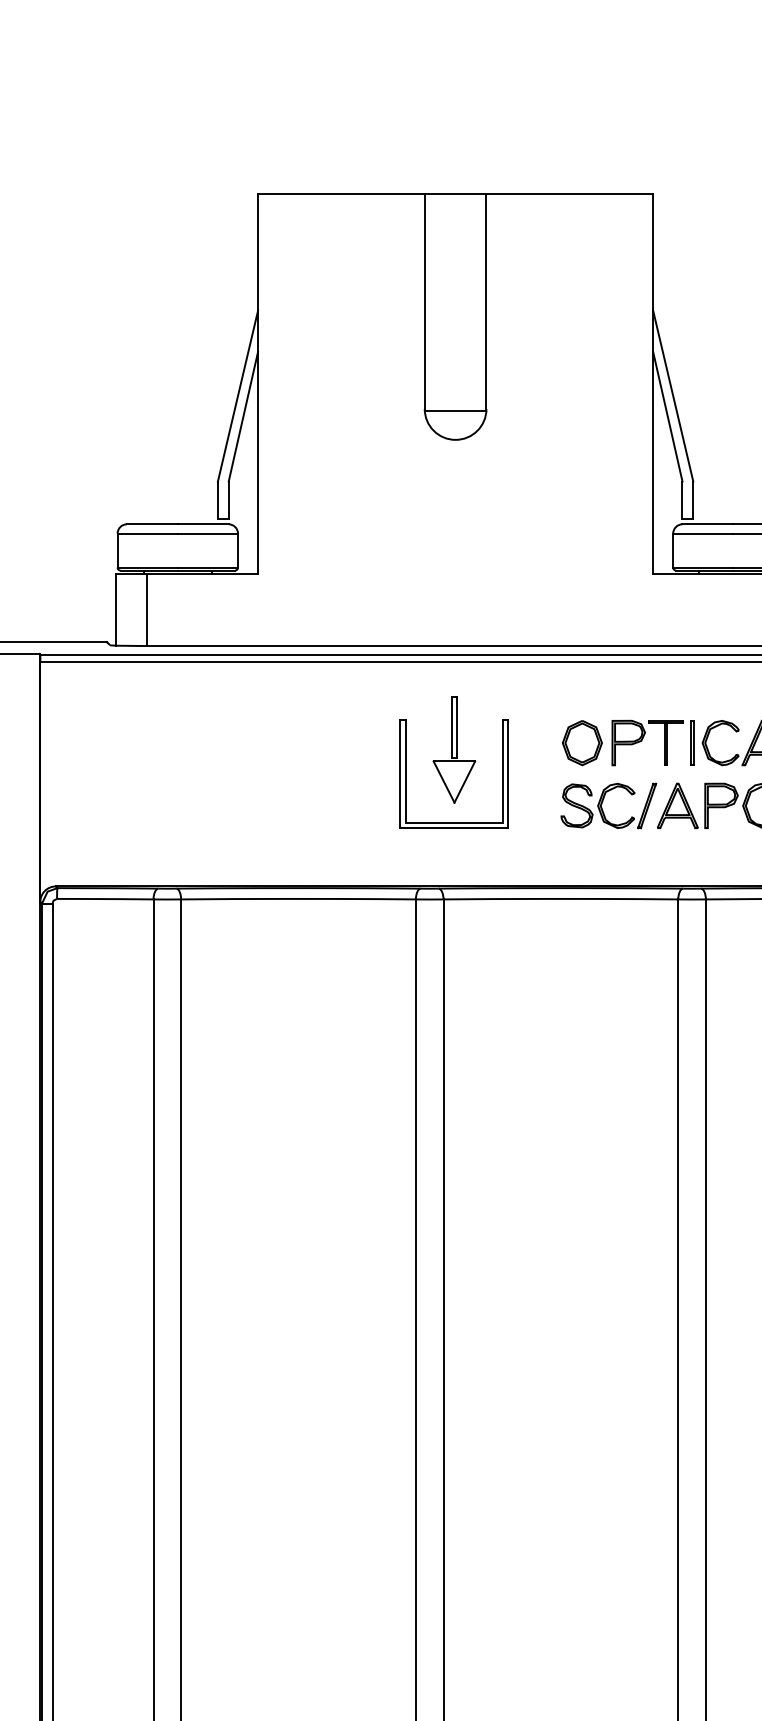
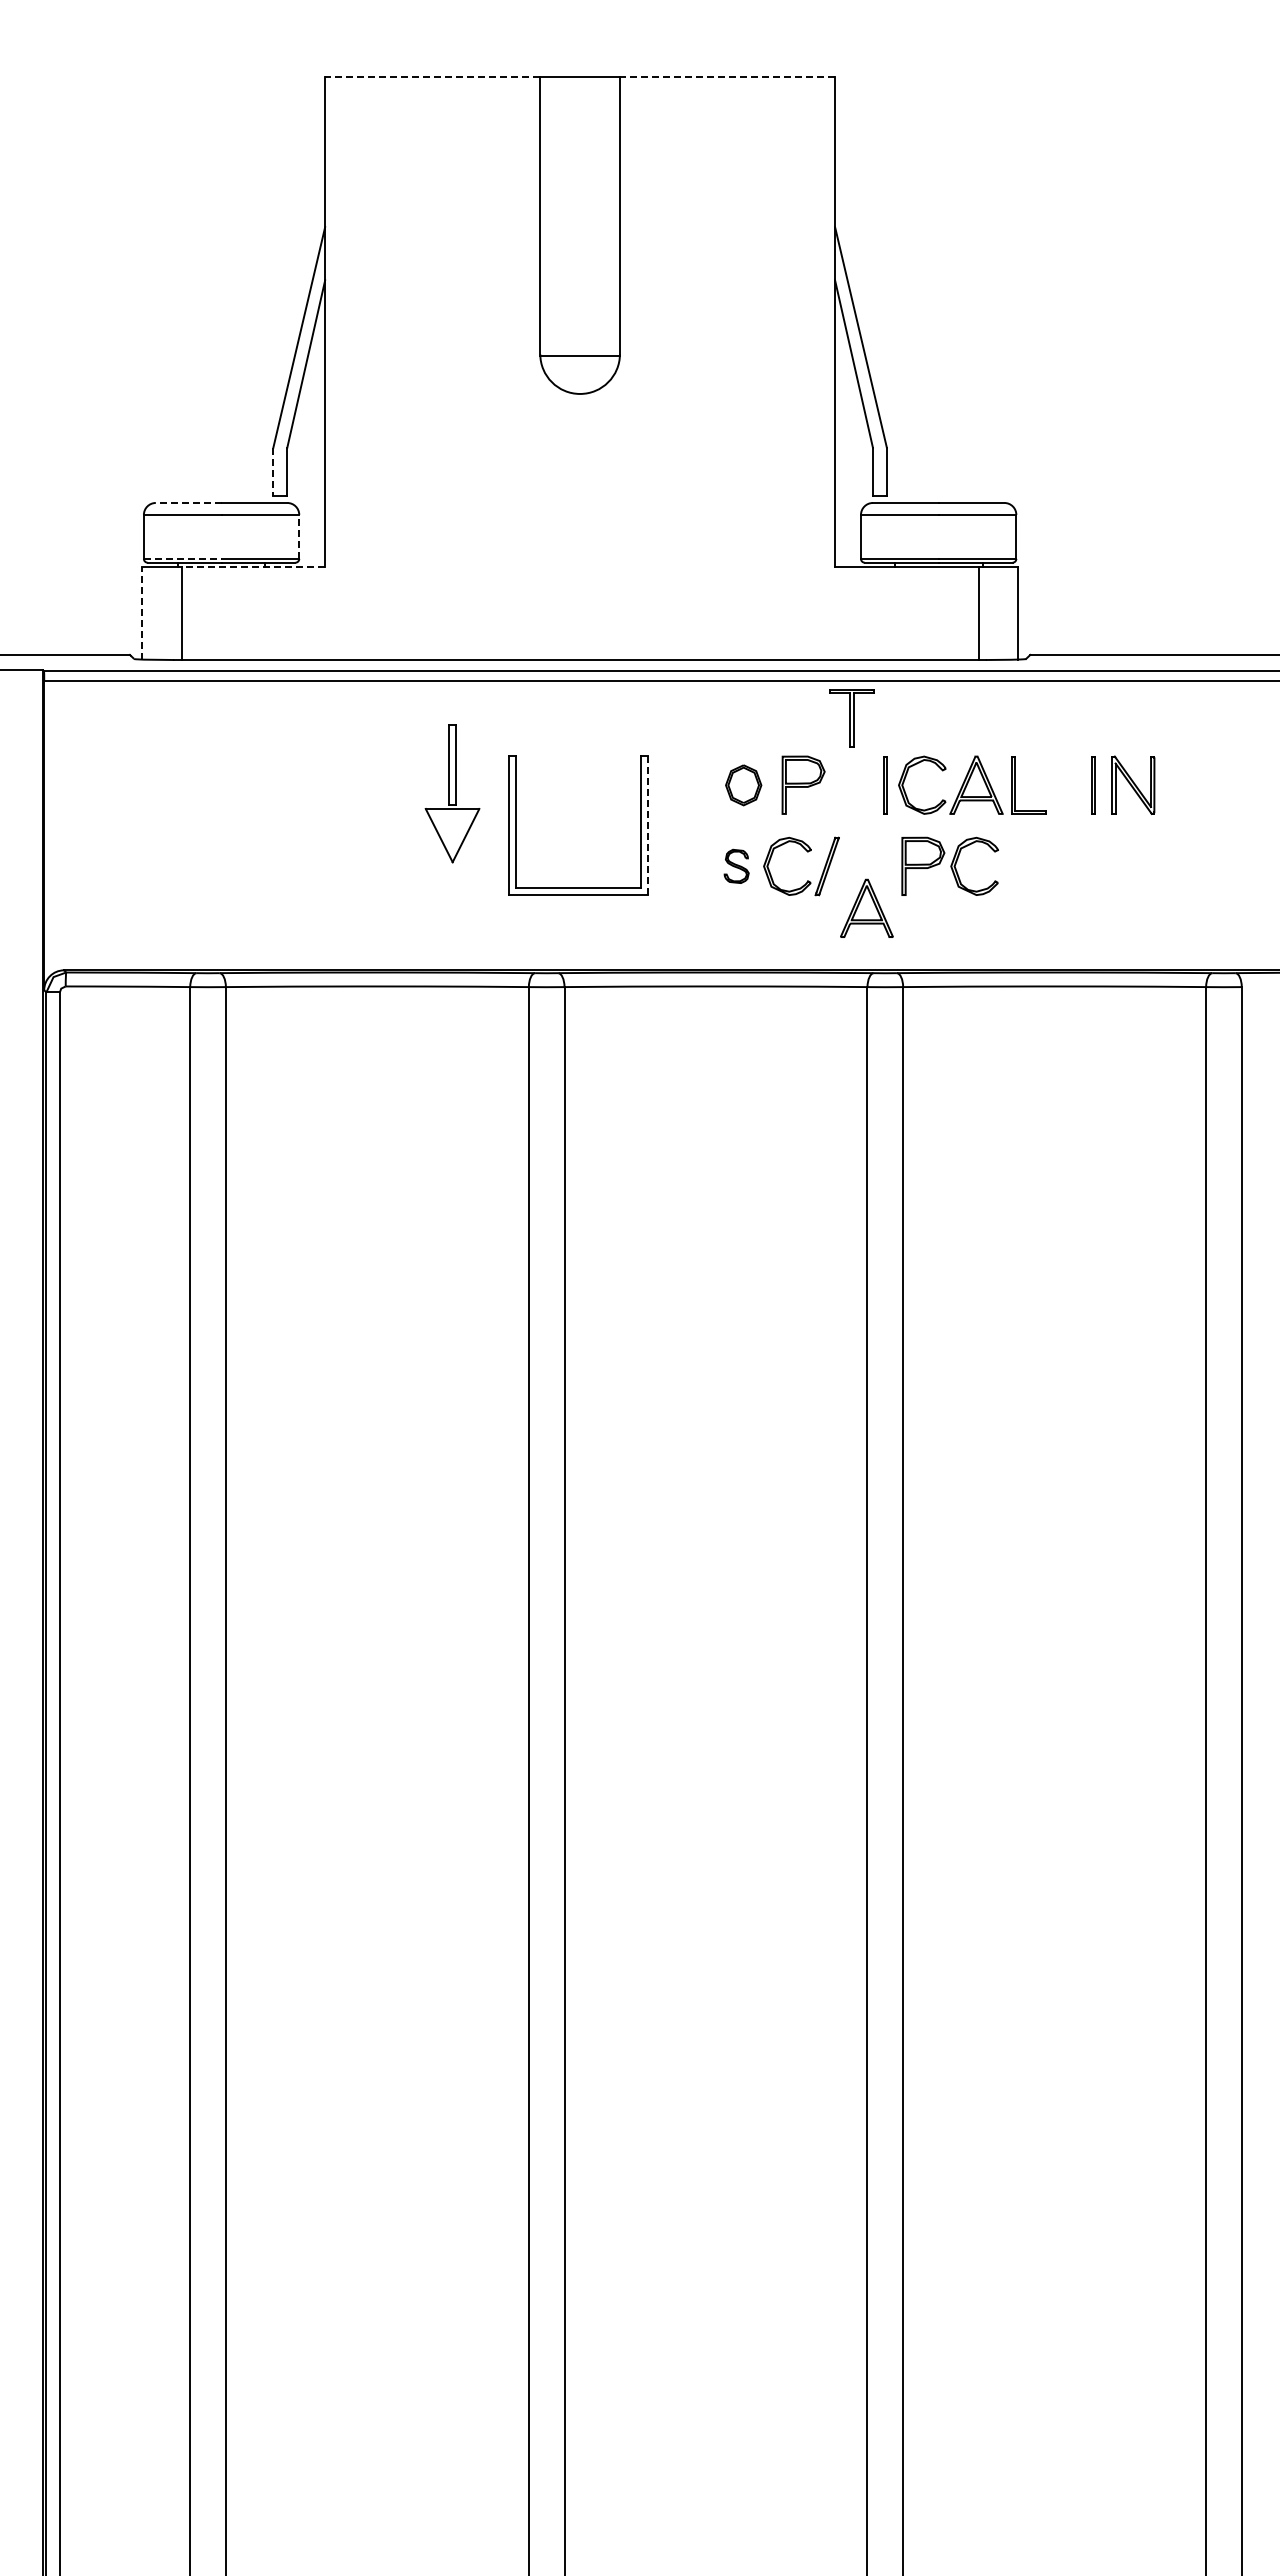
line: (341, 194) -> (432, 77), solid -> dashed
line: (569, 194) -> (727, 77), solid -> dashed
line: (218, 499) -> (273, 471), solid -> dashed
line: (152, 523) -> (188, 502), solid -> dashed
line: (238, 550) -> (299, 536), solid -> dashed
line: (147, 567) -> (182, 558), solid -> dashed
line: (202, 574) -> (253, 567), solid -> dashed
line: (115, 609) -> (141, 612), solid -> dashed
part: (582, 743) -> (743, 785), size x0.7
part: (665, 743) -> (851, 718), moved
part: (454, 749) -> (452, 793), moved
line: (508, 774) -> (648, 825), solid -> dashed
part: (576, 805) -> (736, 866), size x0.6
part: (677, 805) -> (866, 907), moved

